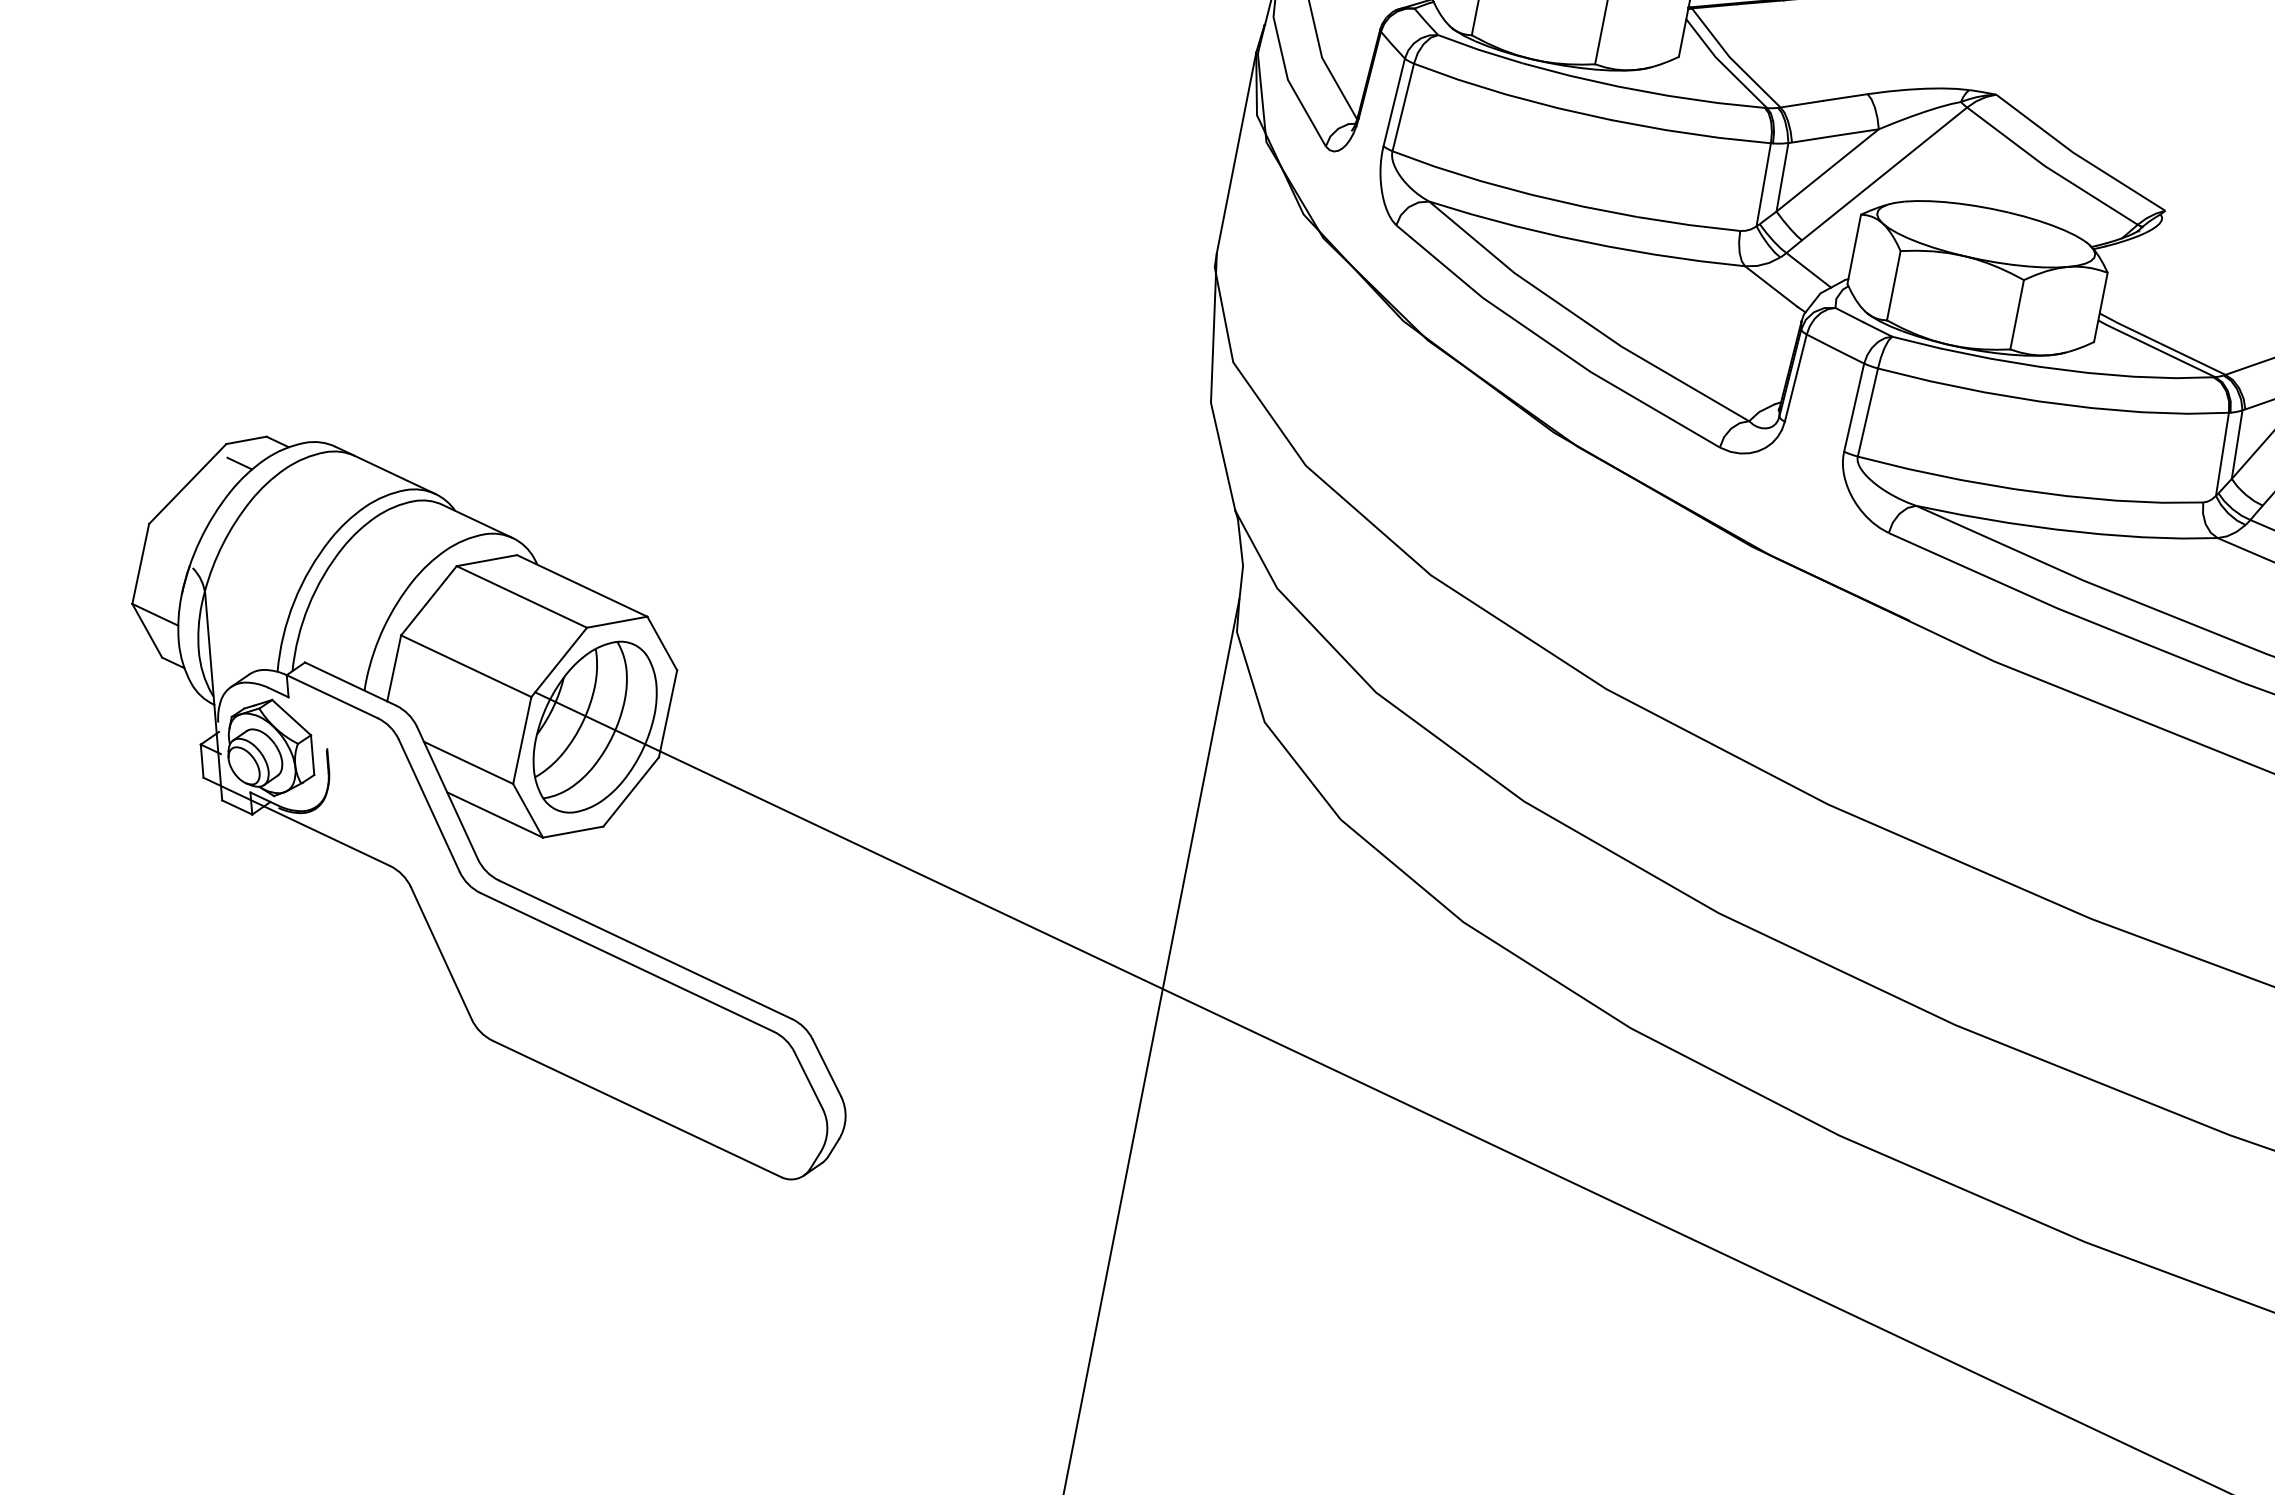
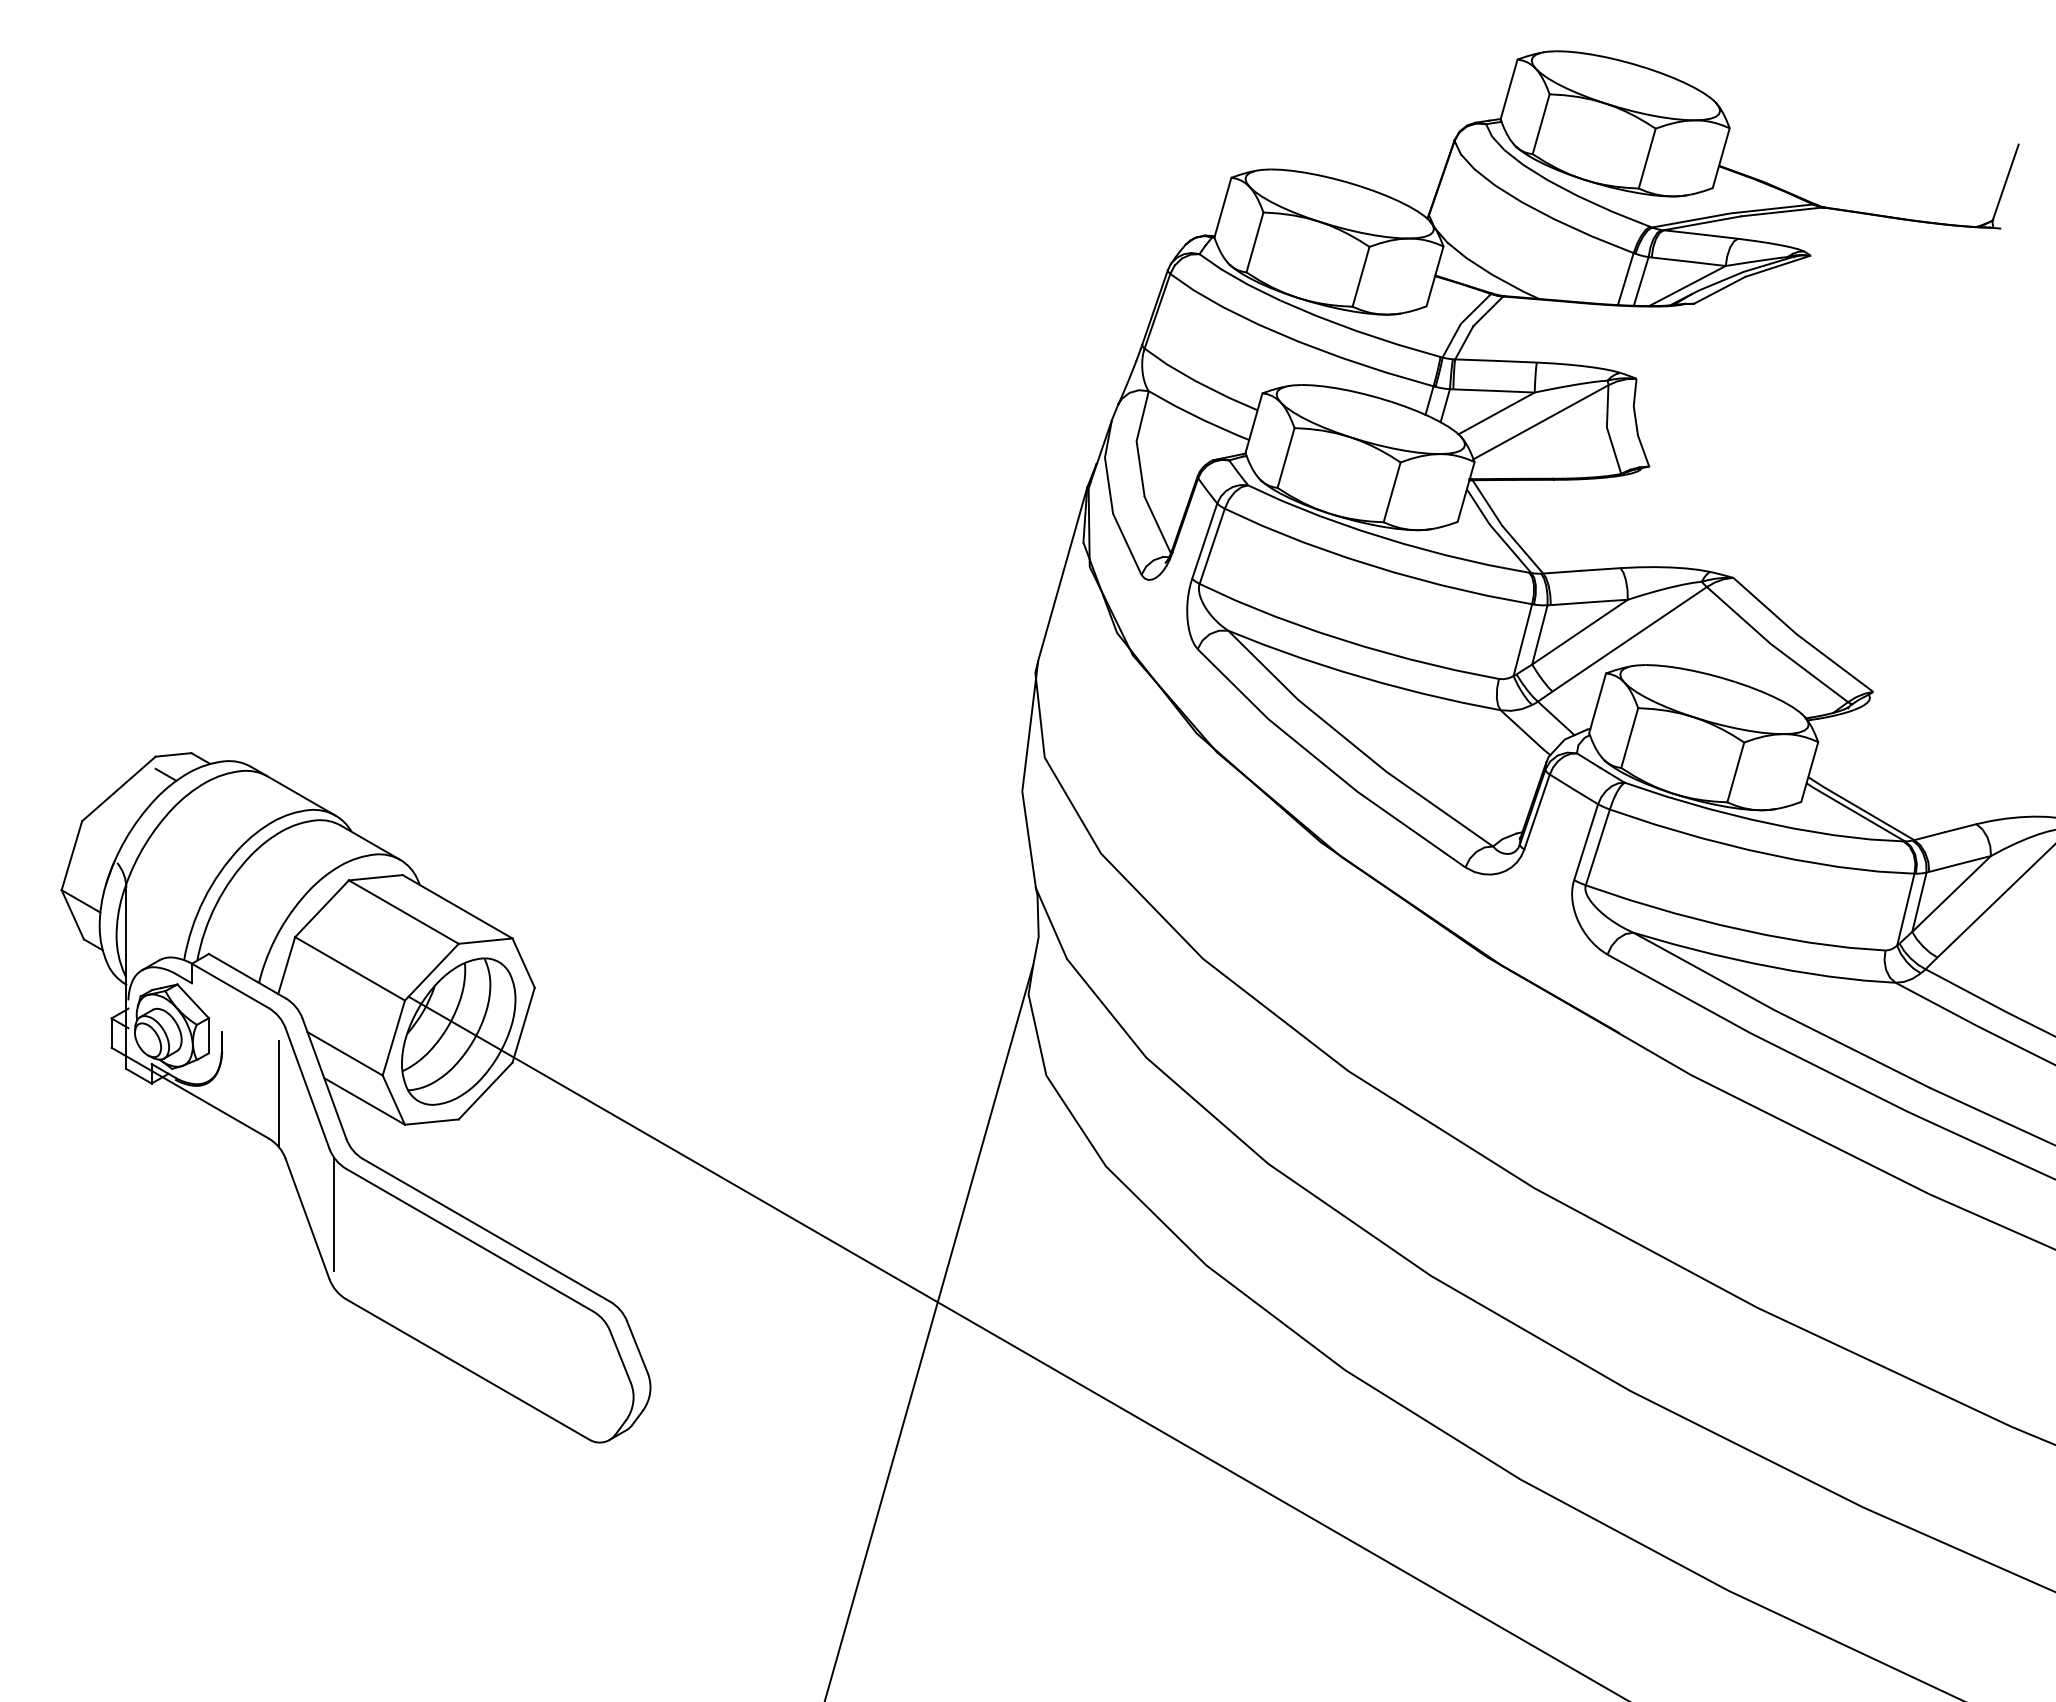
line: (396, 815) -> (278, 1094), added
line: (471, 944) -> (334, 1213), added

